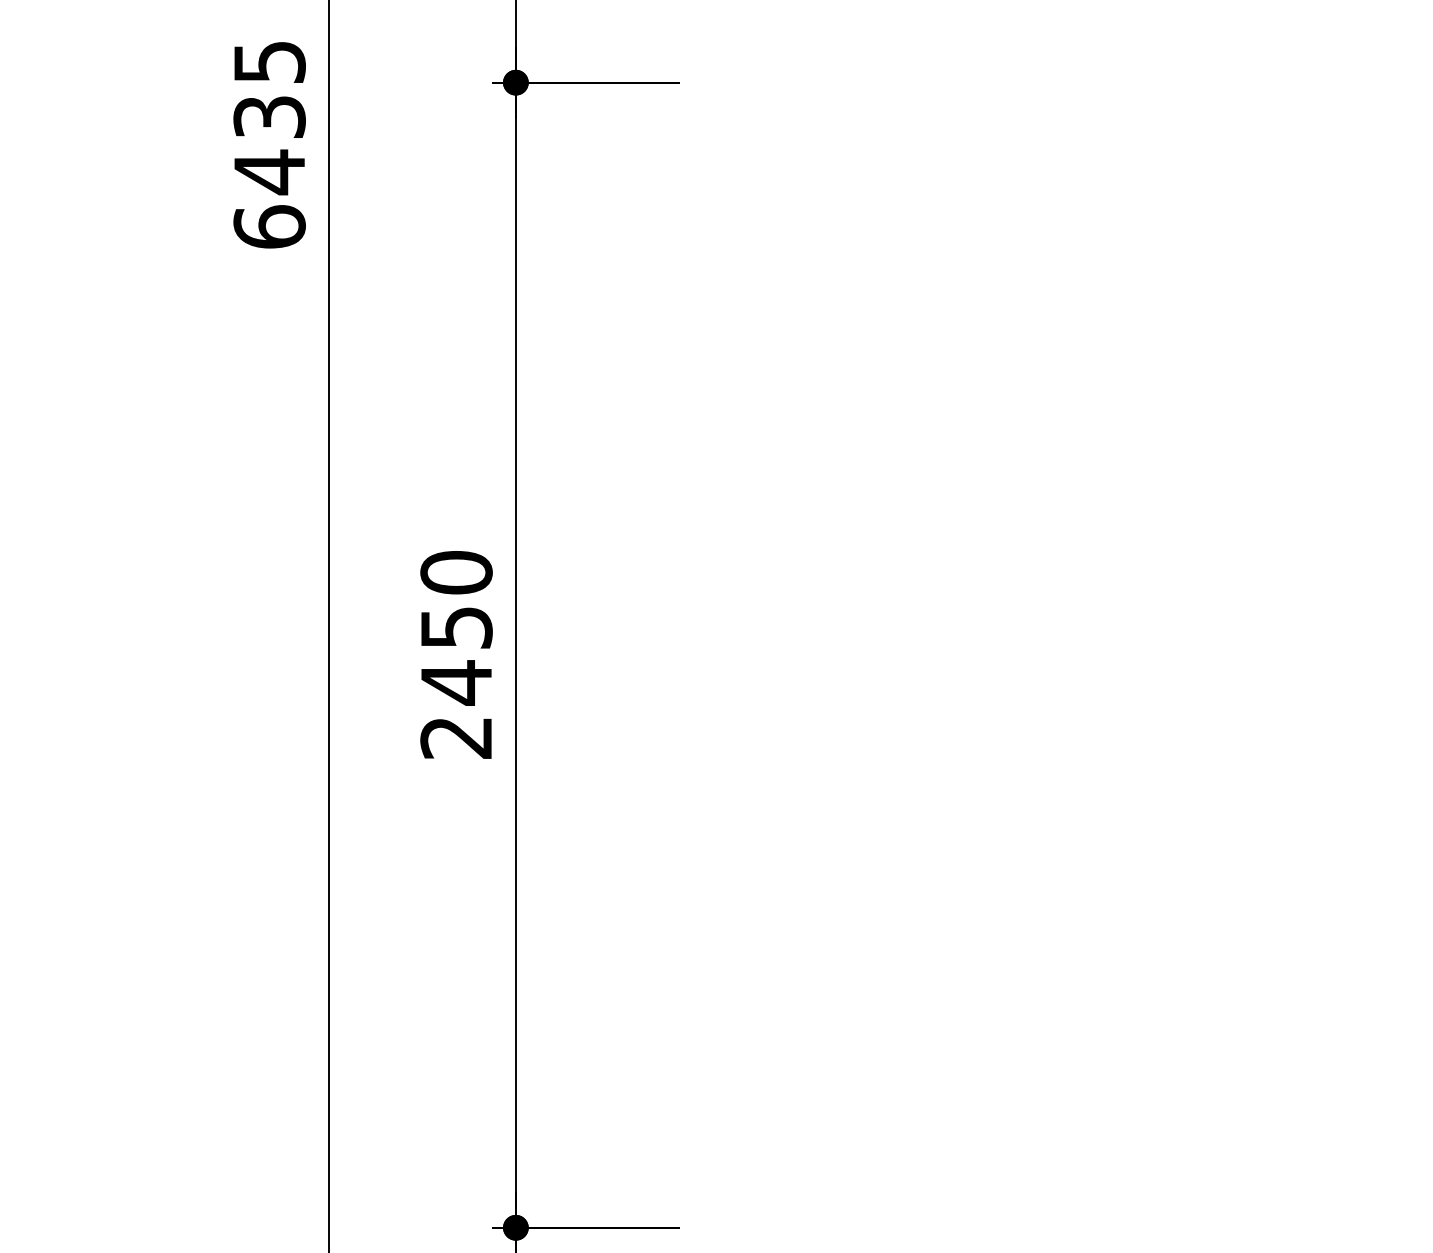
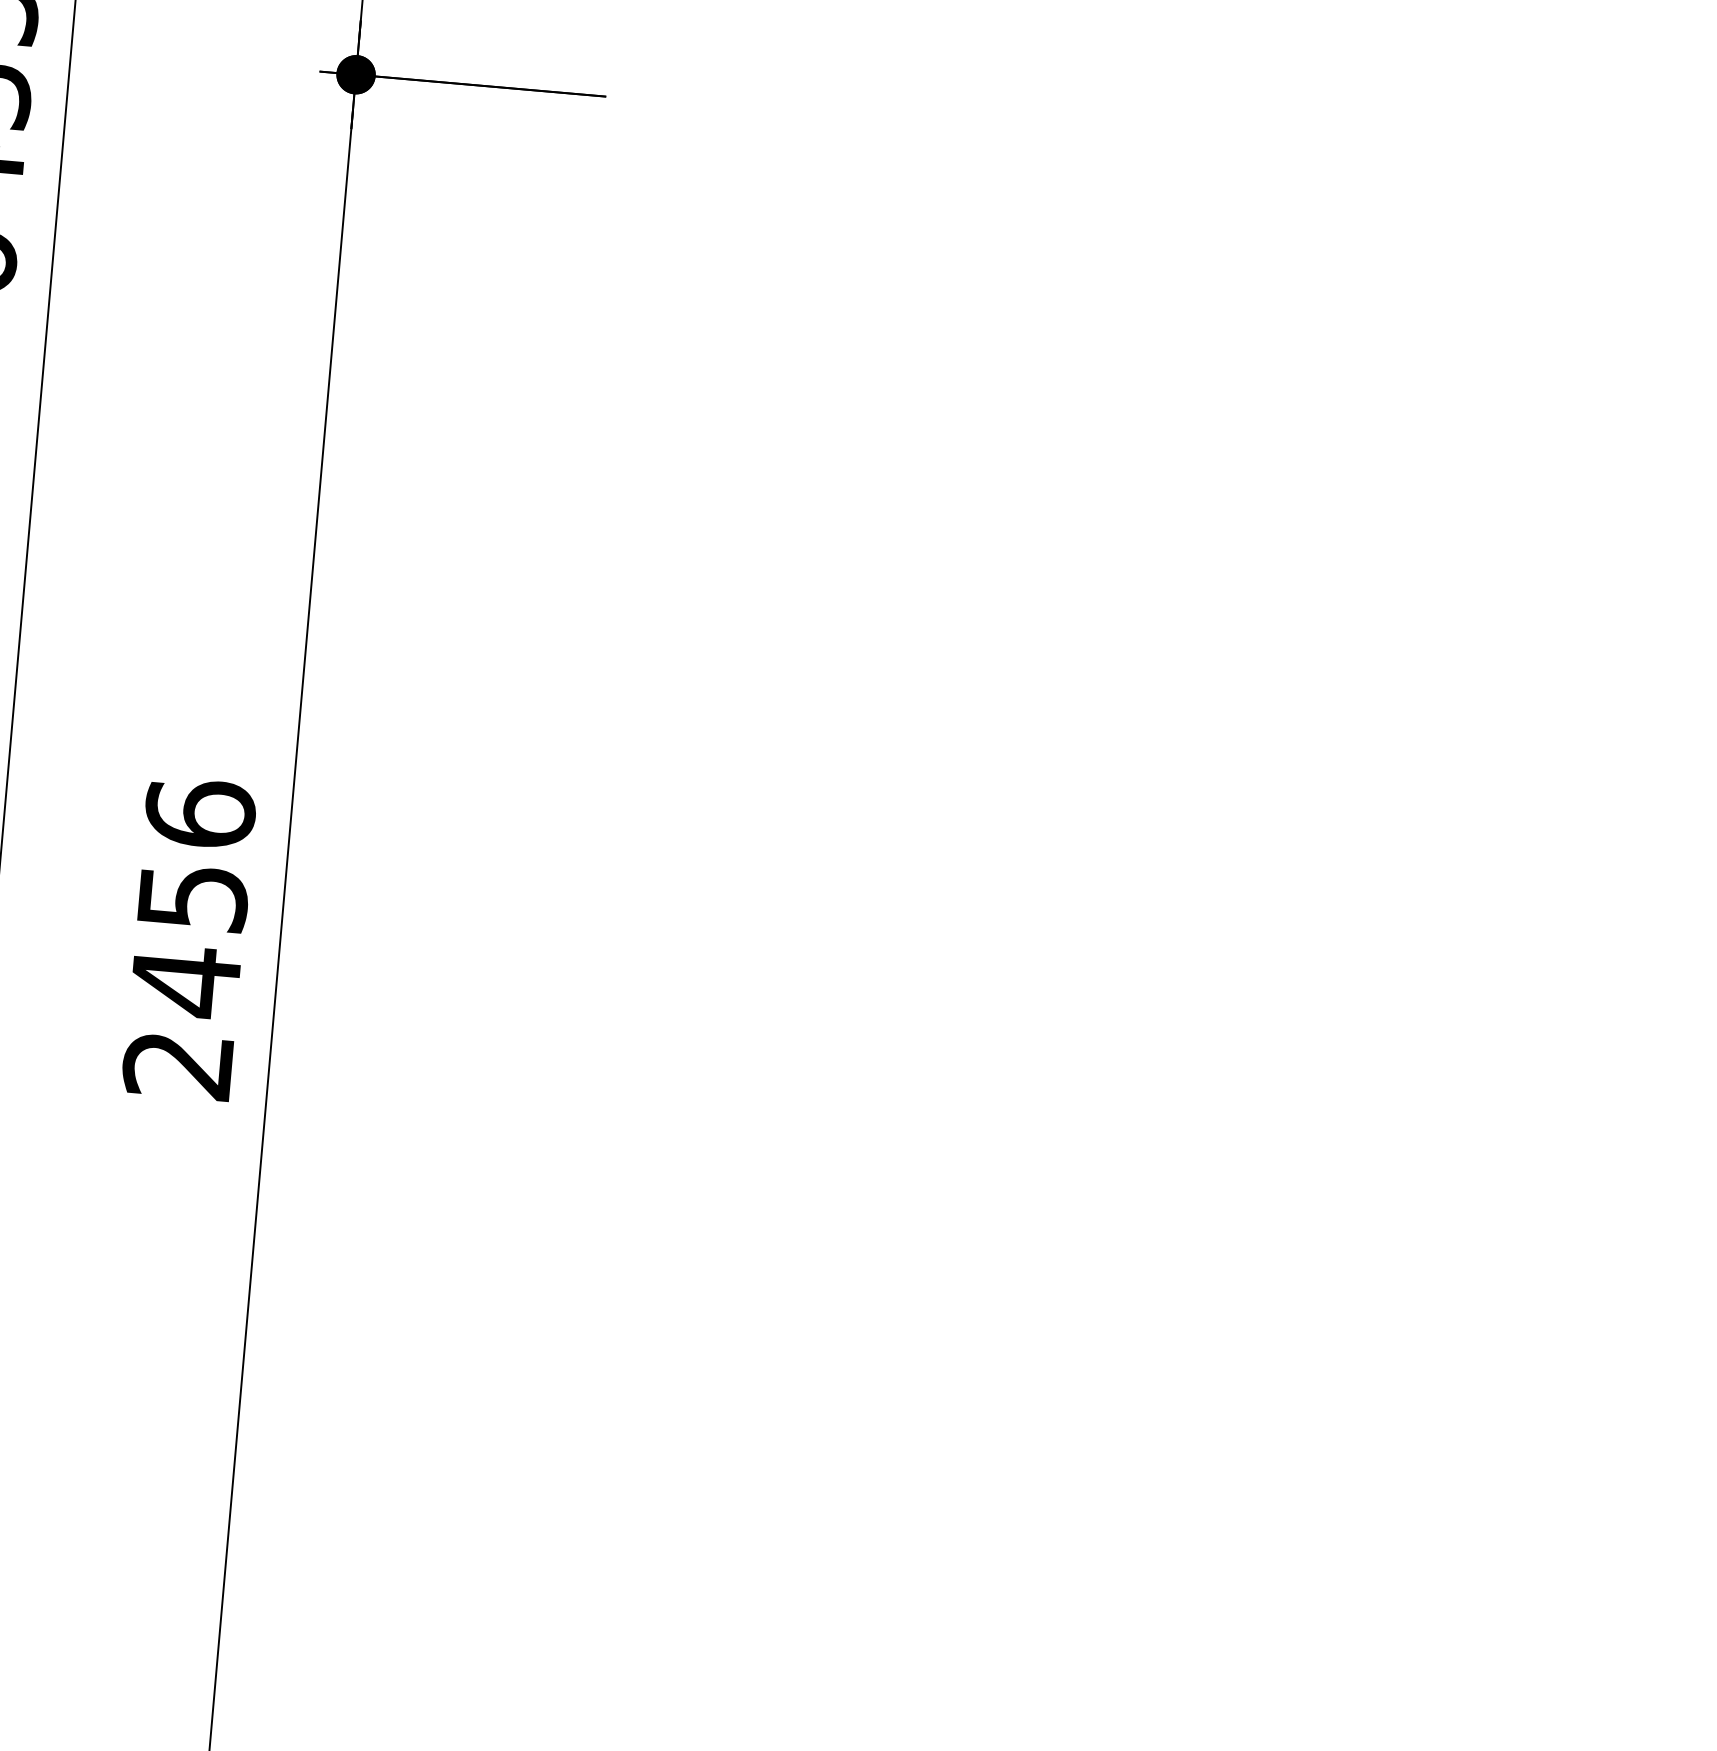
text: (456, 572) -> (200, 813), 2450 -> 2456

